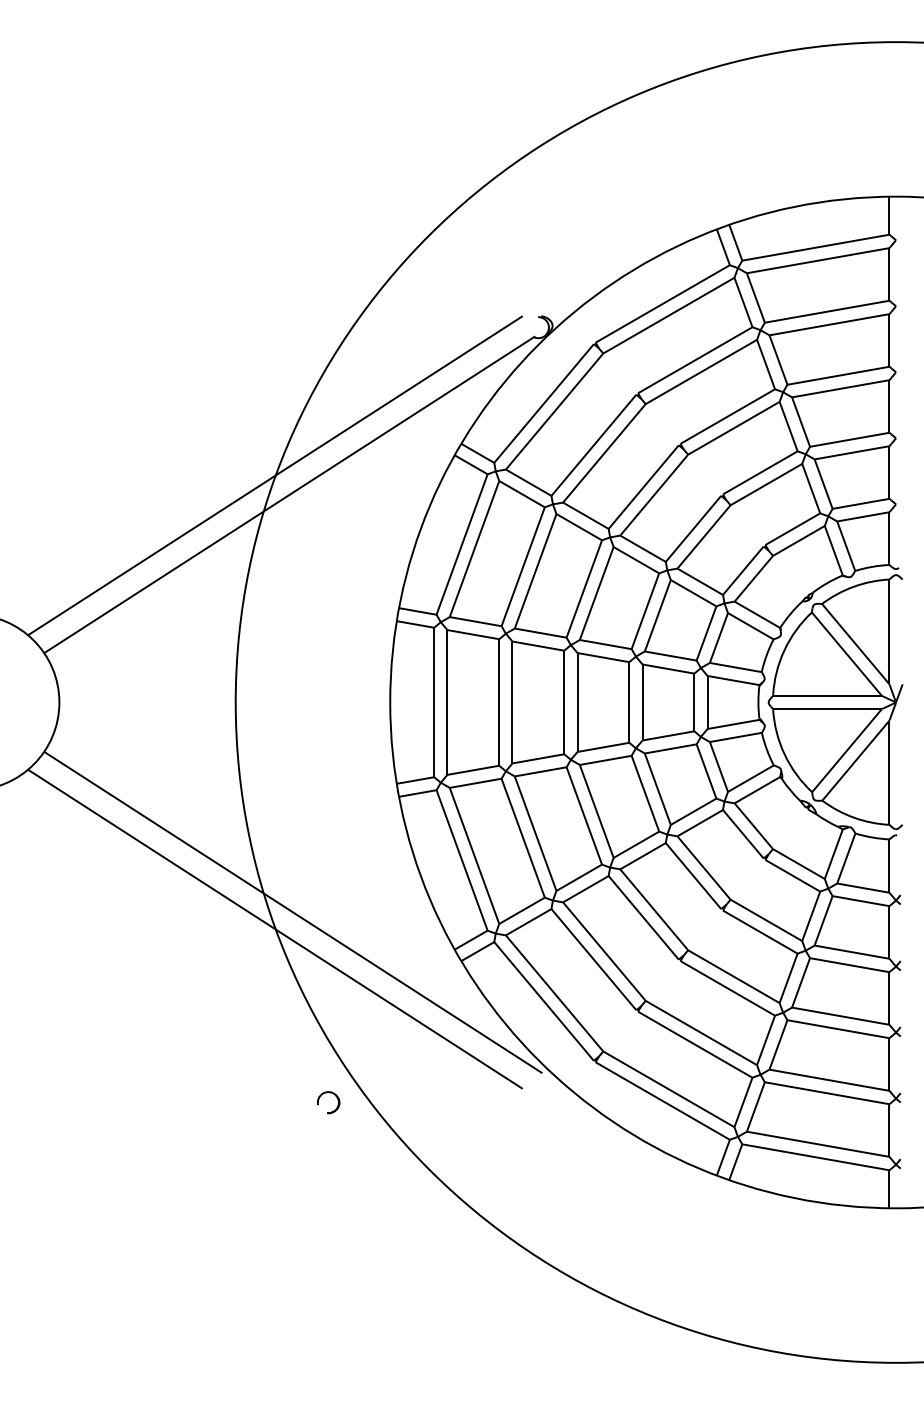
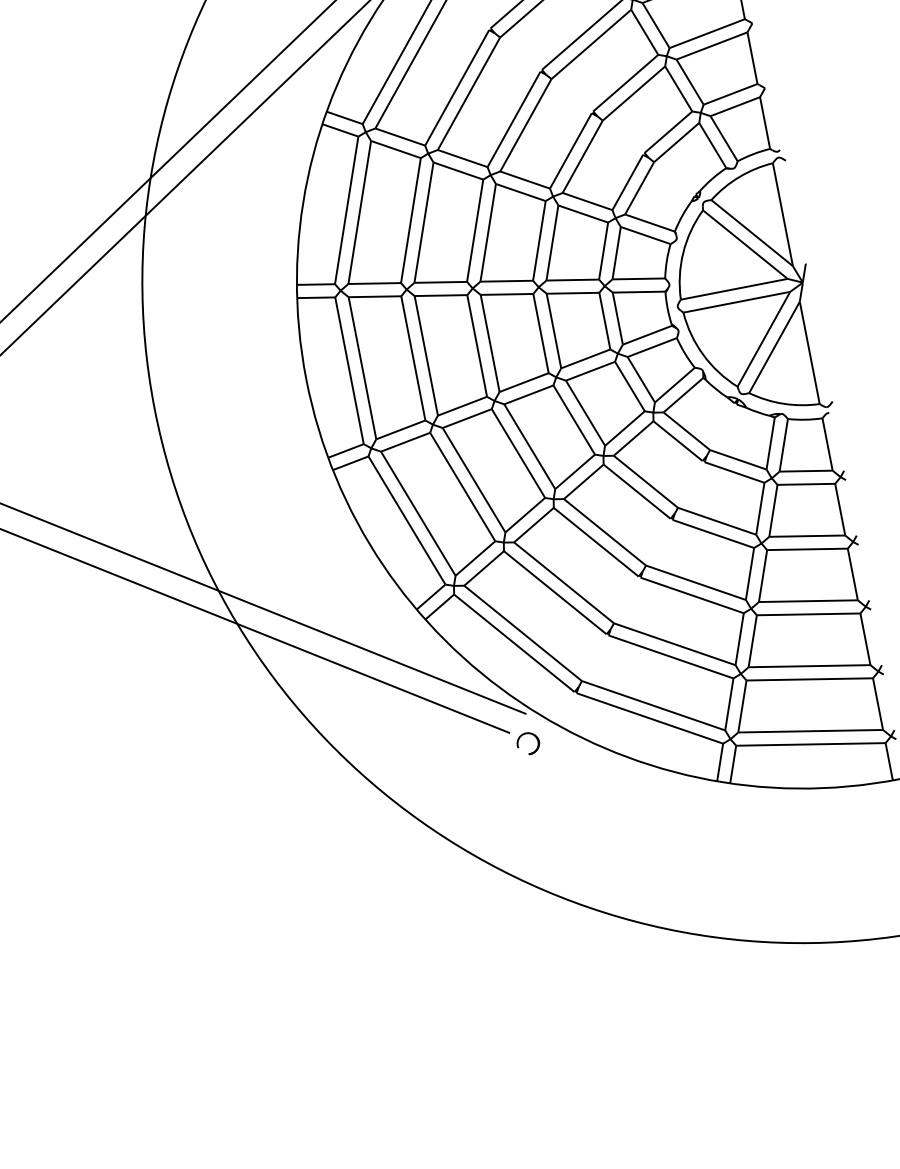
part: (329, 1093) -> (527, 734), moved

